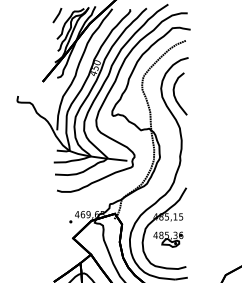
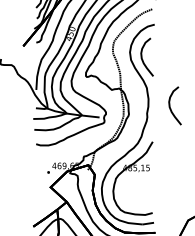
curve: (206, 149) -> (170, 107), added
part: (168, 239) -> (136, 188), removed

